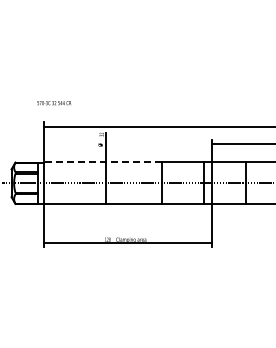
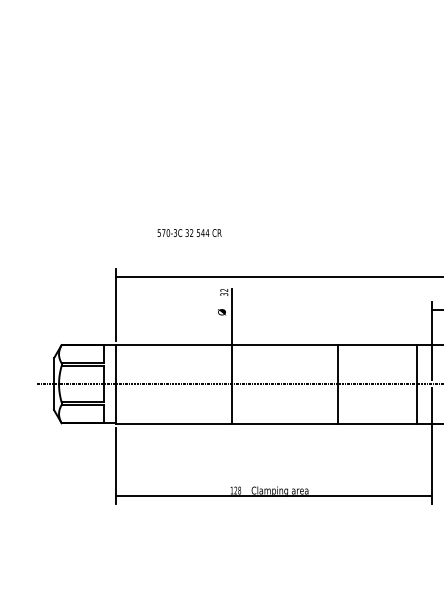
text: (54, 103) -> (189, 233), moved
line: (103, 162) -> (227, 344), dashed -> solid

